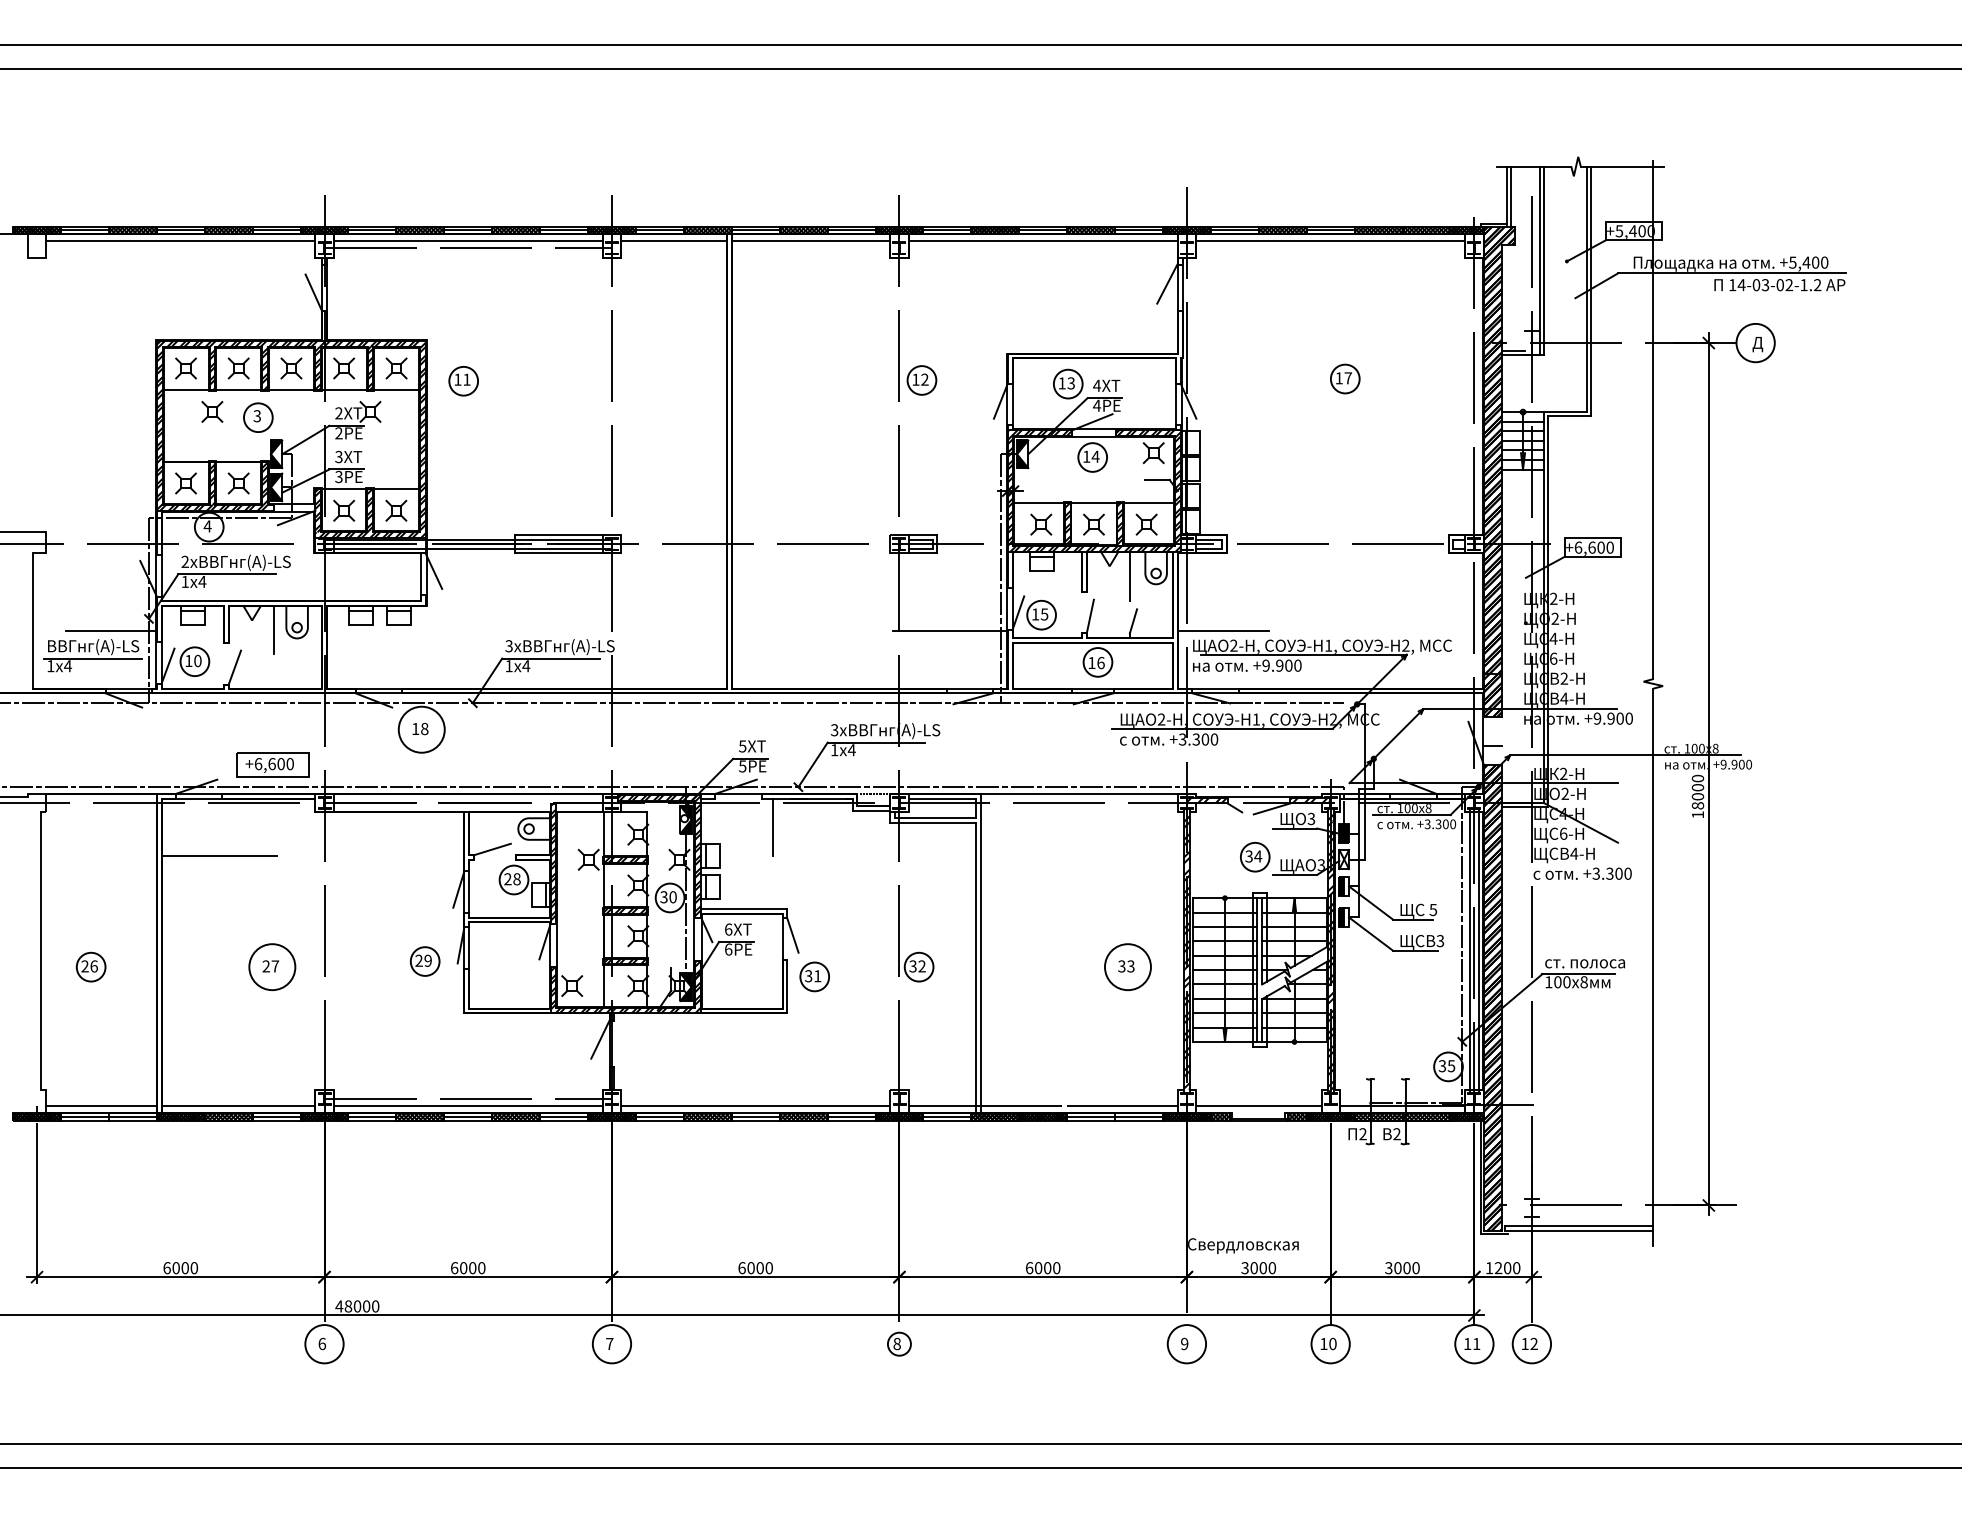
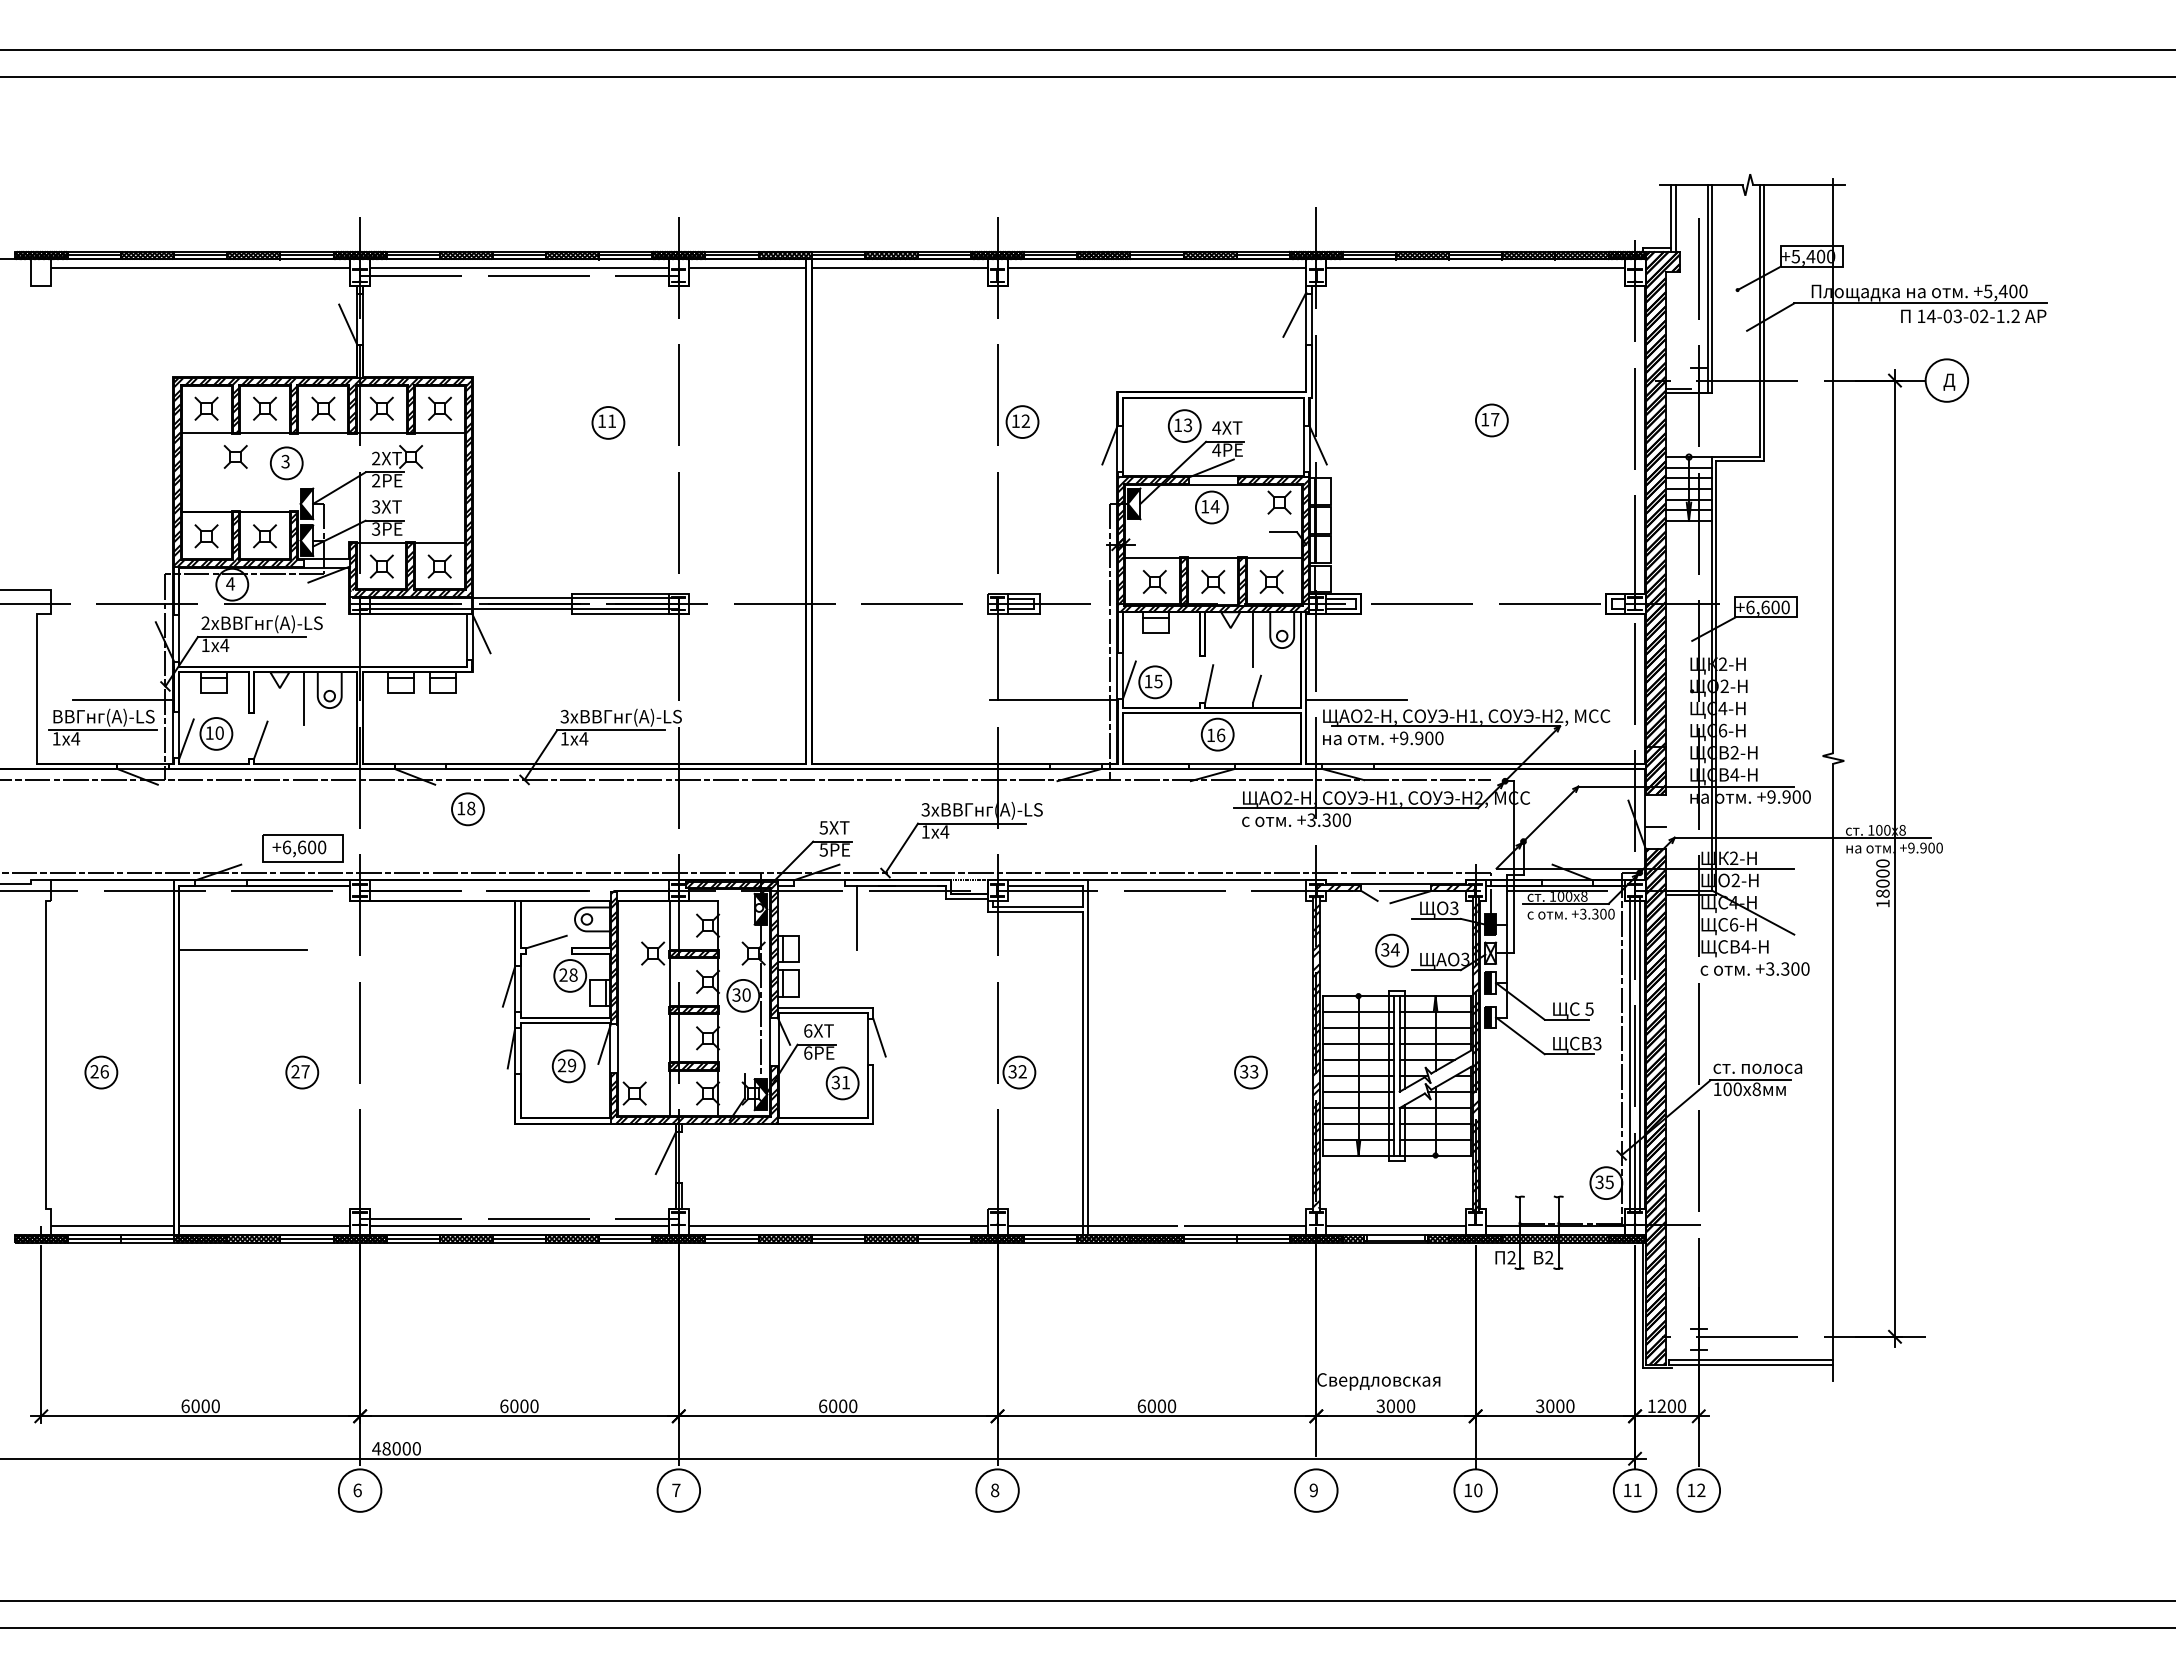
part: (463, 380) -> (608, 422), moved
circle: (421, 729) -> (467, 809), size x0.62
part: (424, 961) -> (568, 1066), moved
circle: (272, 967) -> (302, 1072), size x0.62
circle: (1127, 967) -> (1250, 1072), size x0.62
part: (814, 977) -> (842, 1083), moved
line: (1258, 1113) -> (1395, 1234), added
circle: (899, 1344) -> (997, 1490), size x1.67

